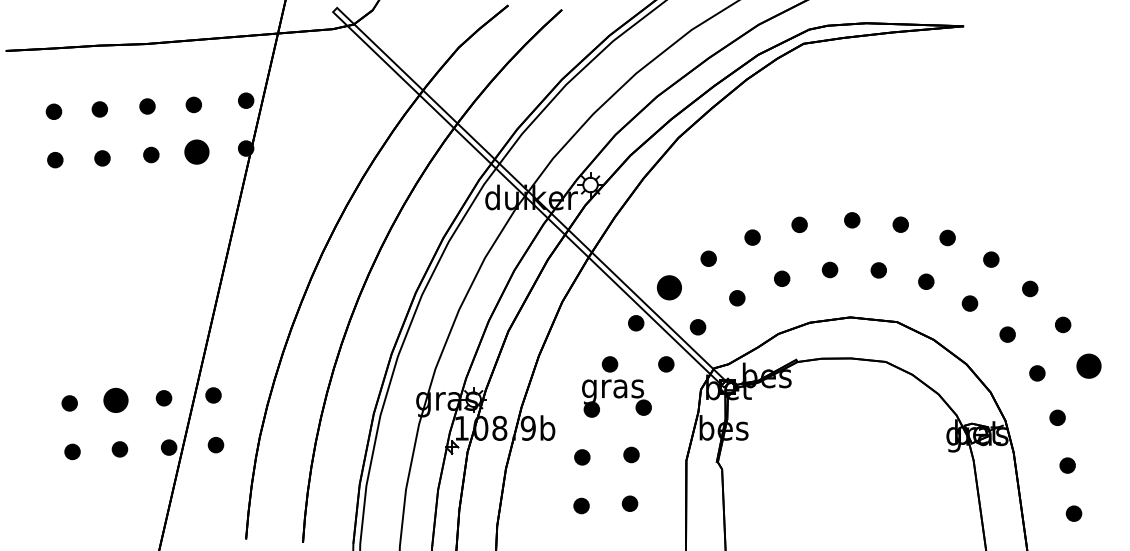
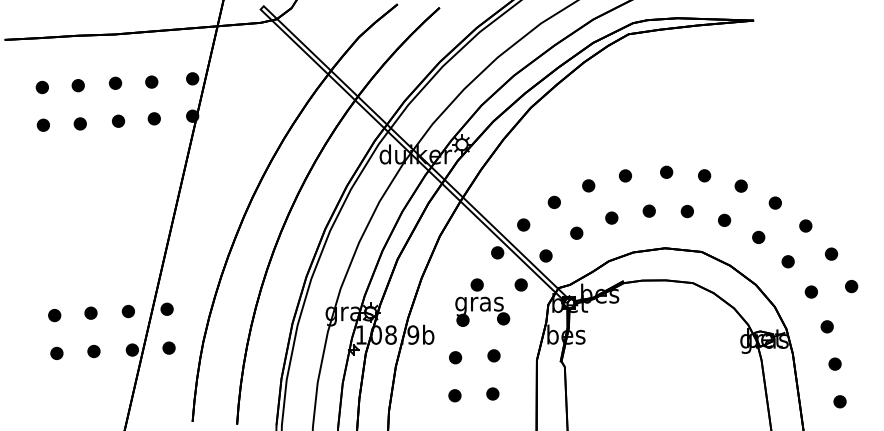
part: (197, 151) -> (154, 118), size x0.62
part: (669, 287) -> (523, 224), size x0.62
part: (1088, 366) -> (851, 286), size x0.62
part: (116, 400) -> (91, 313), size x0.62

